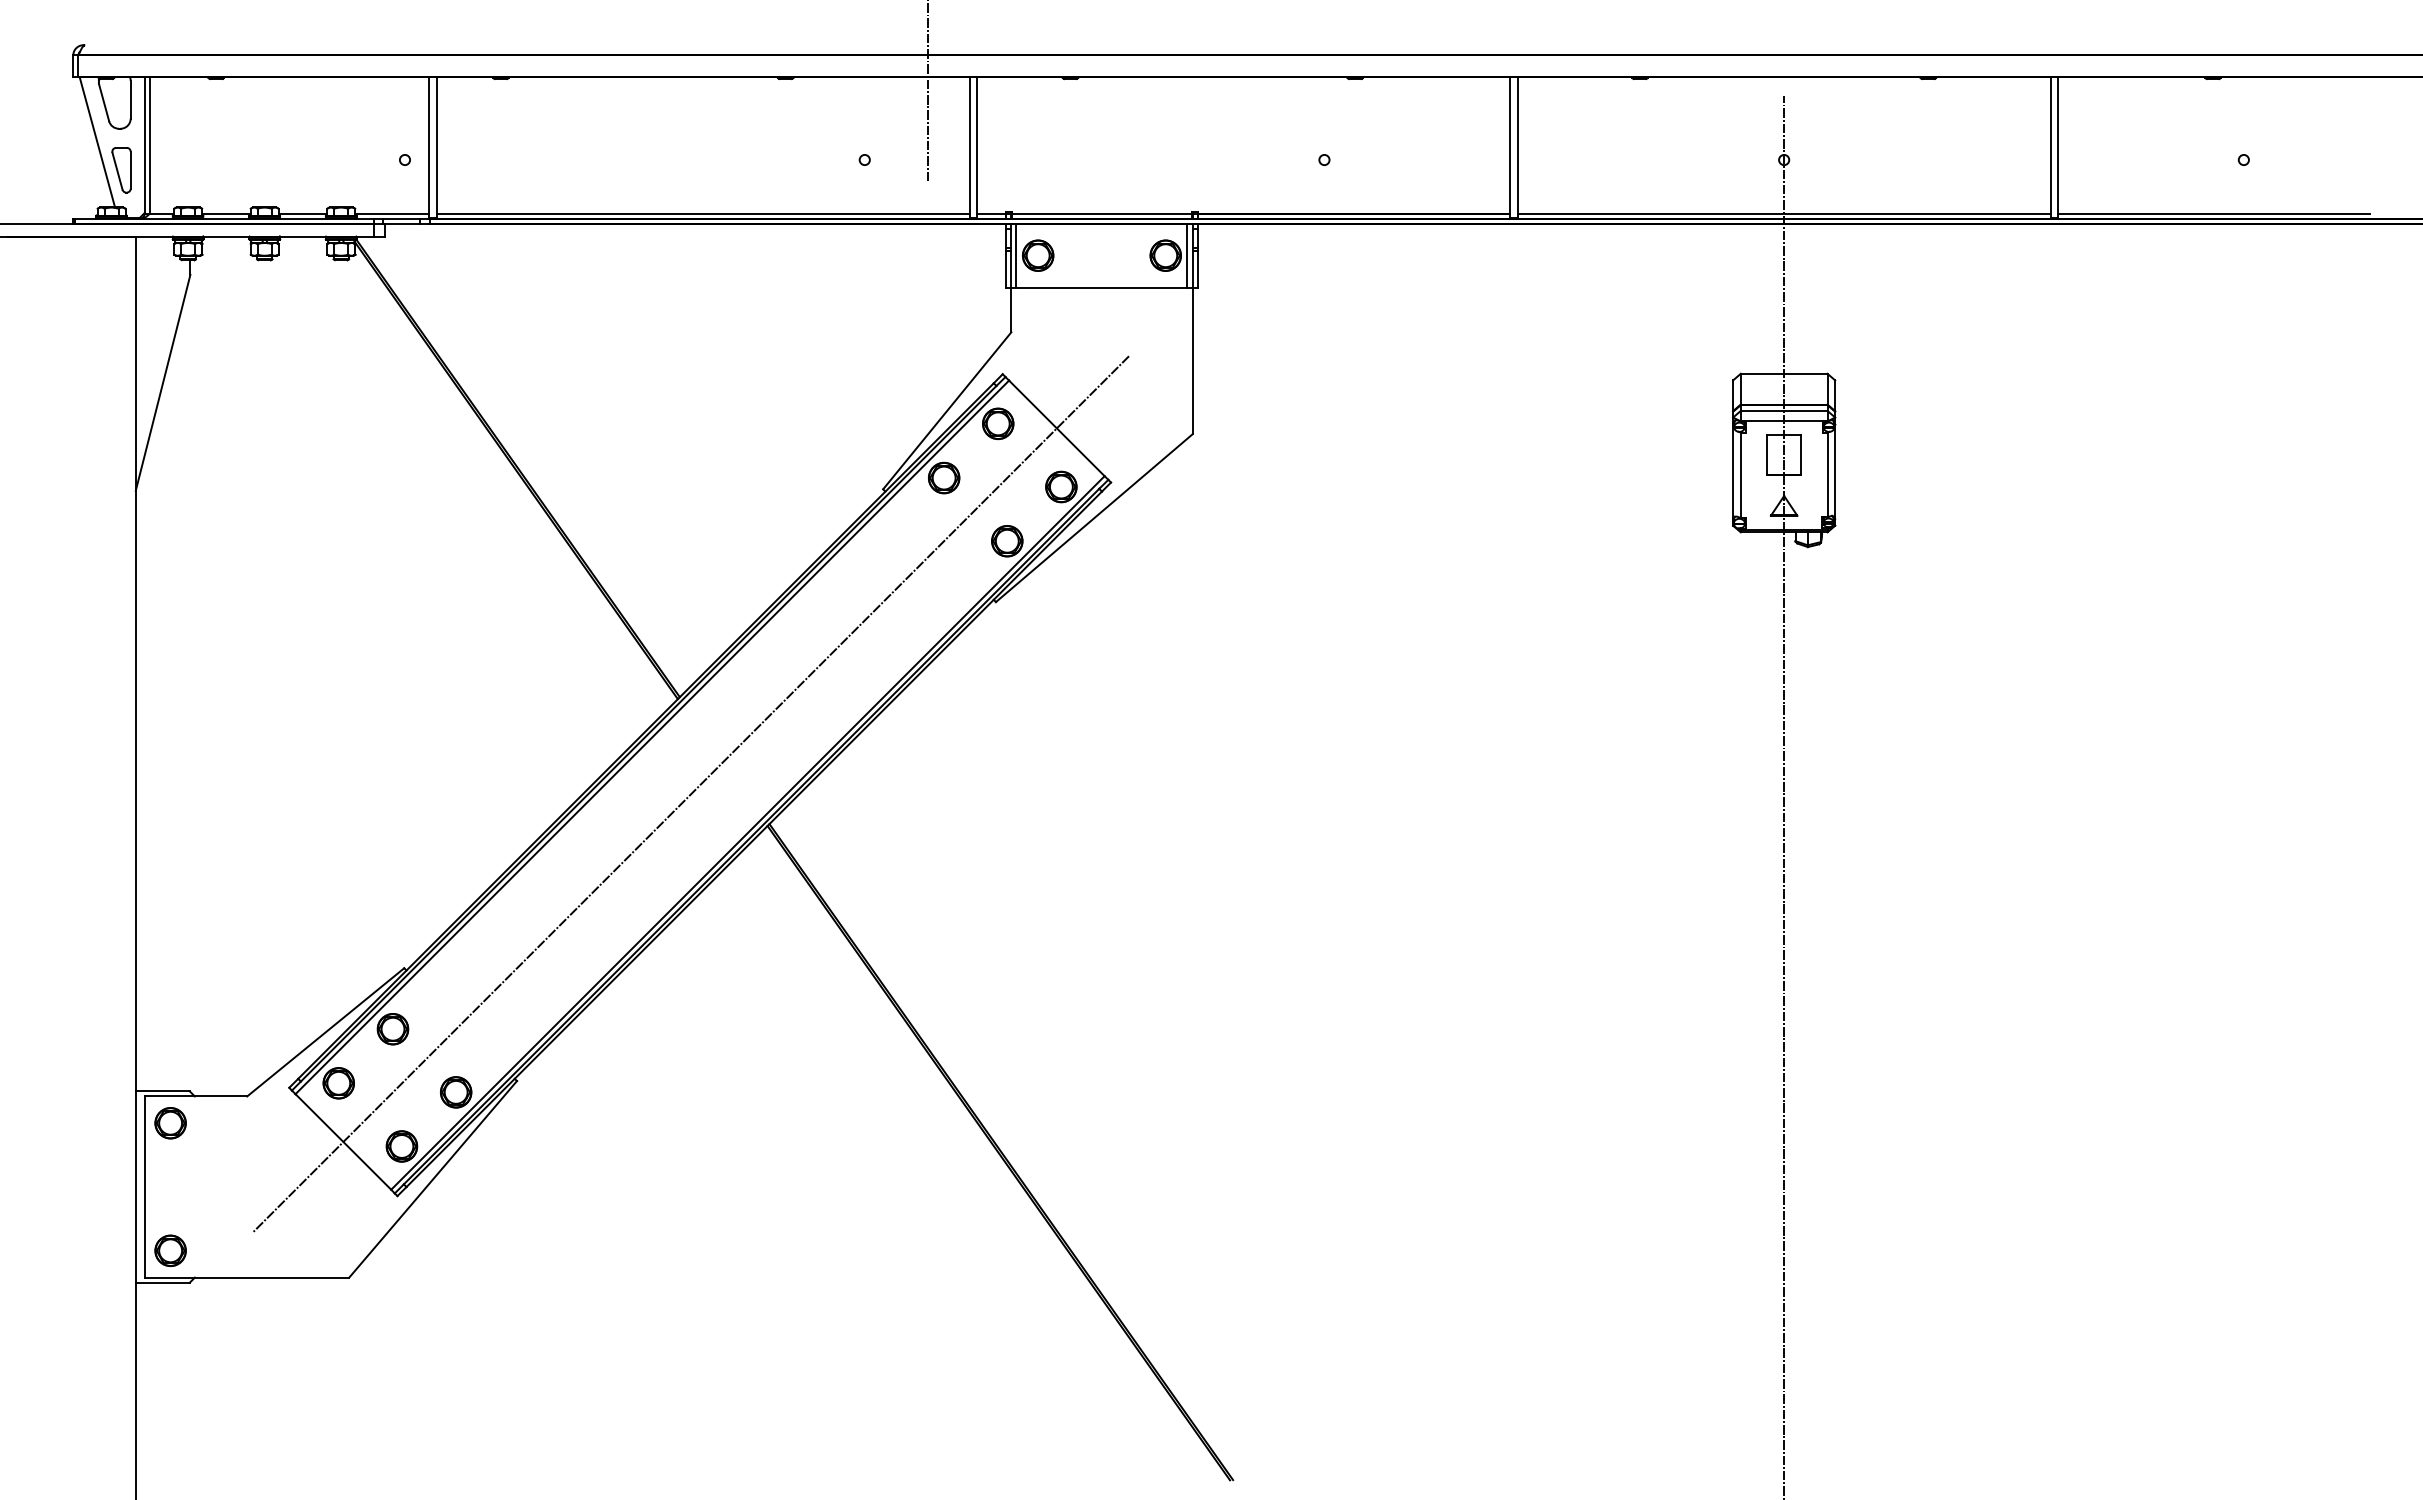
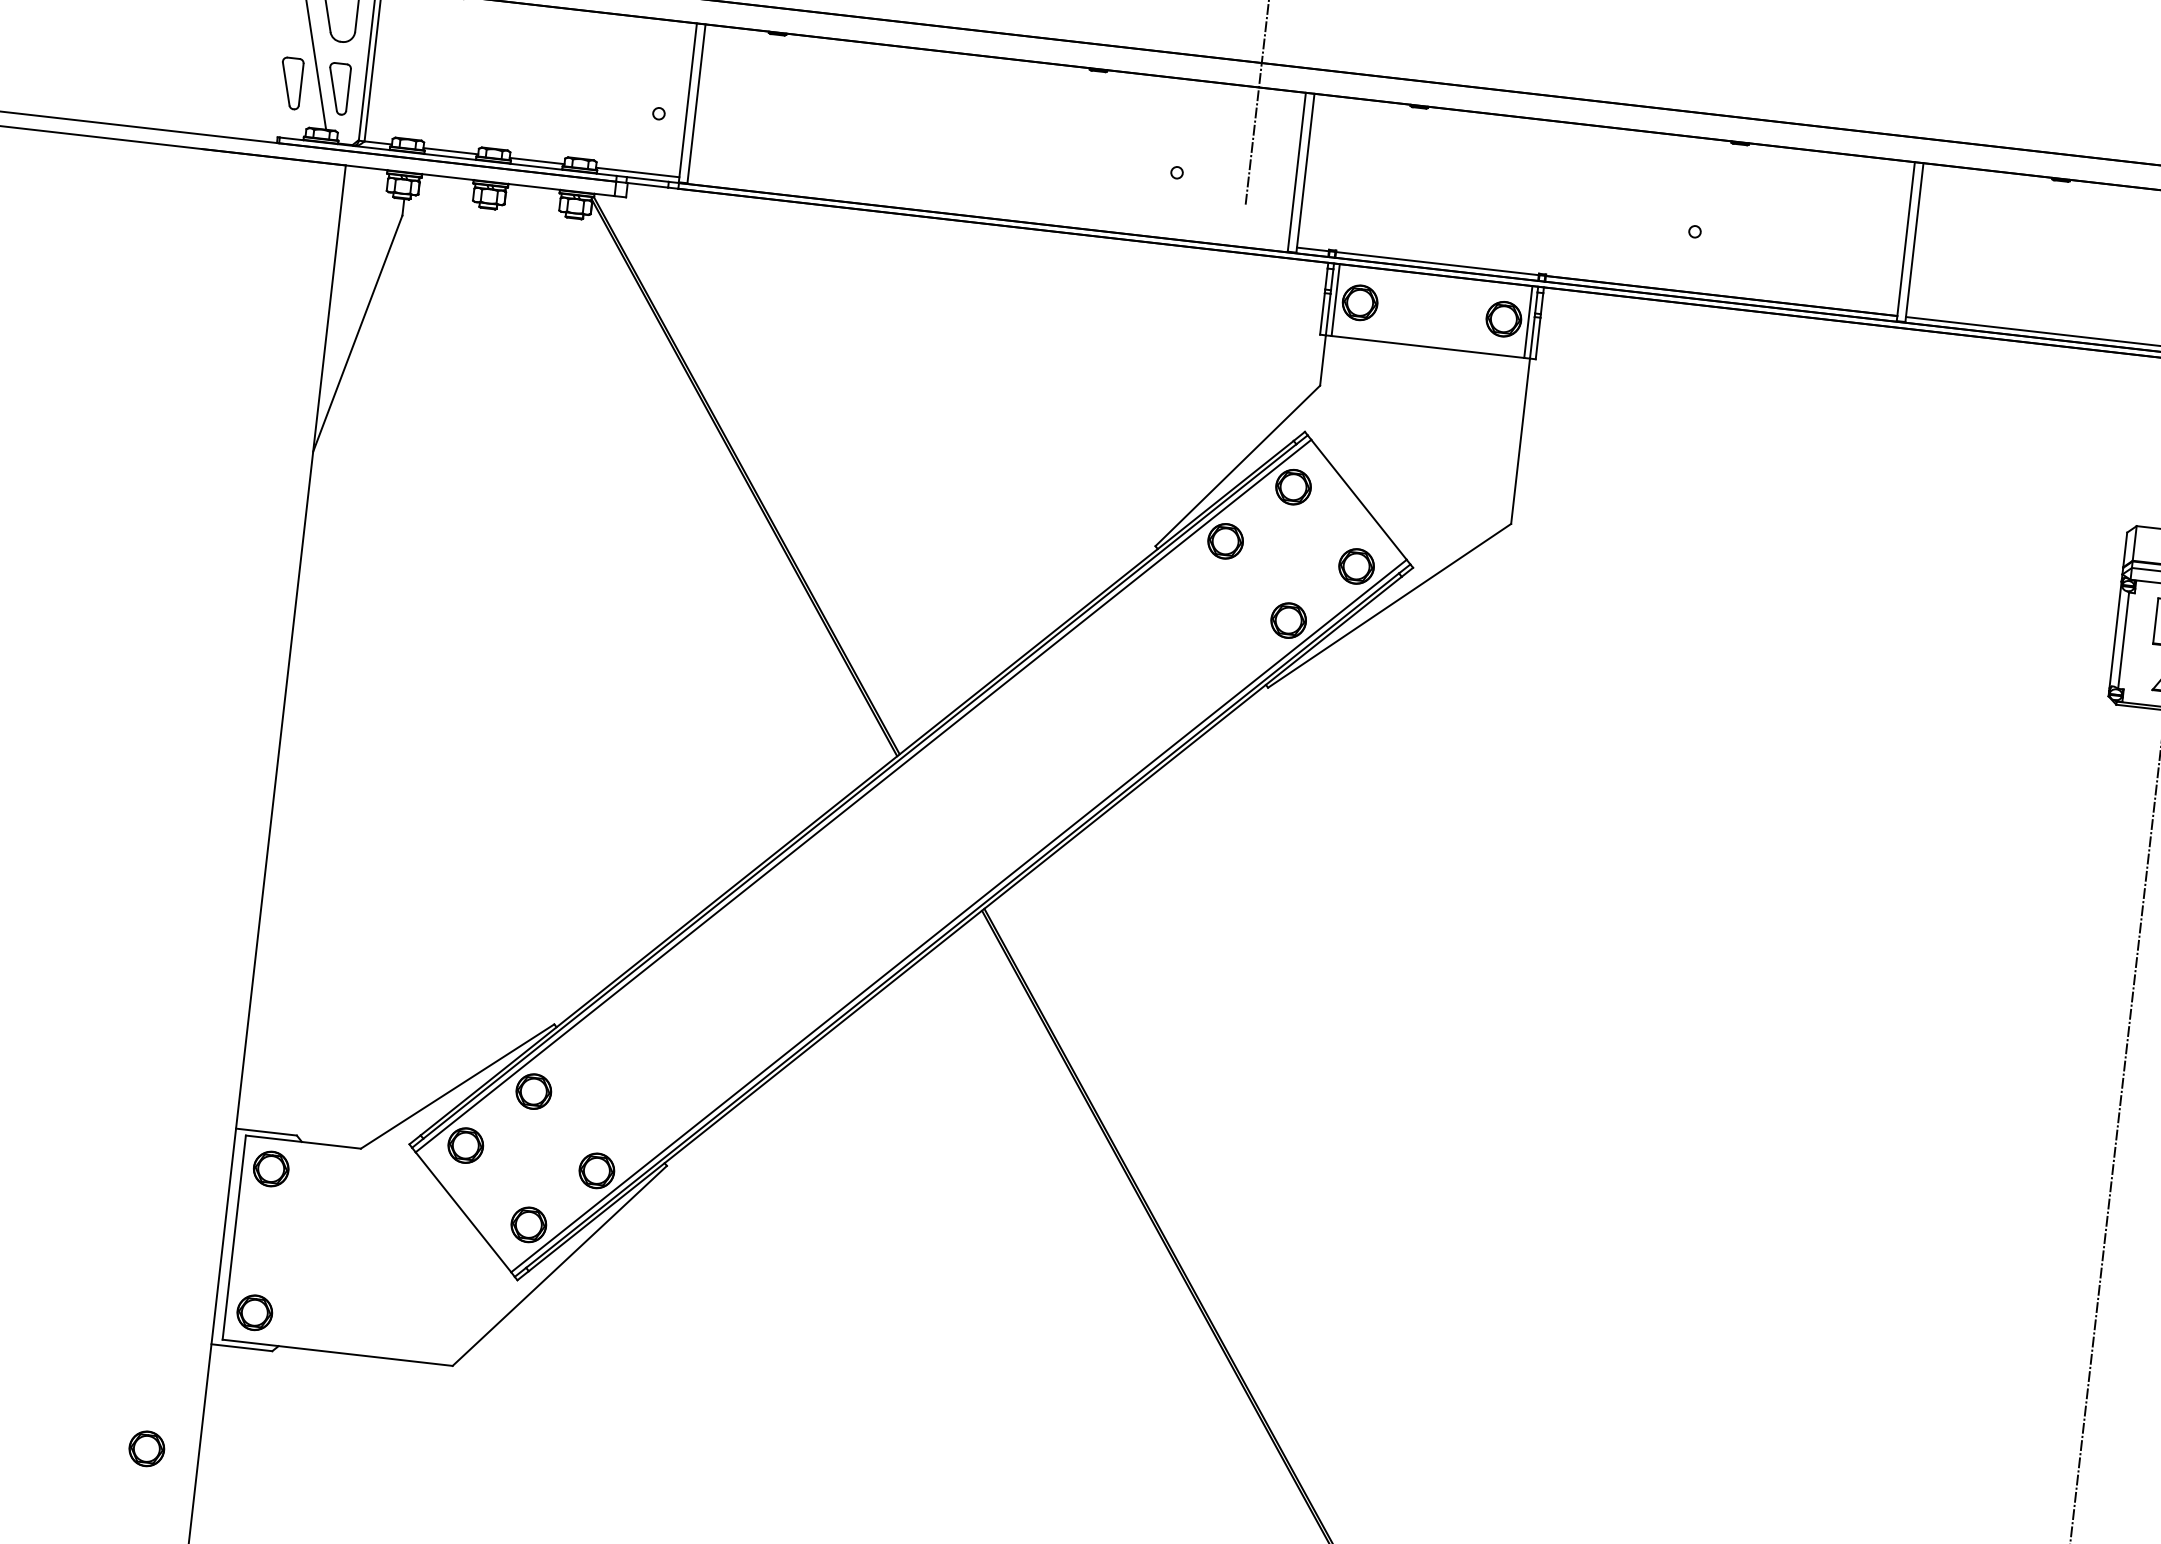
part: (79, 170) -> (290, 83), added
line: (702, 213) -> (987, 212), removed
line: (691, 794) -> (900, 865), removed
part: (89, 1380) -> (146, 1448), added

